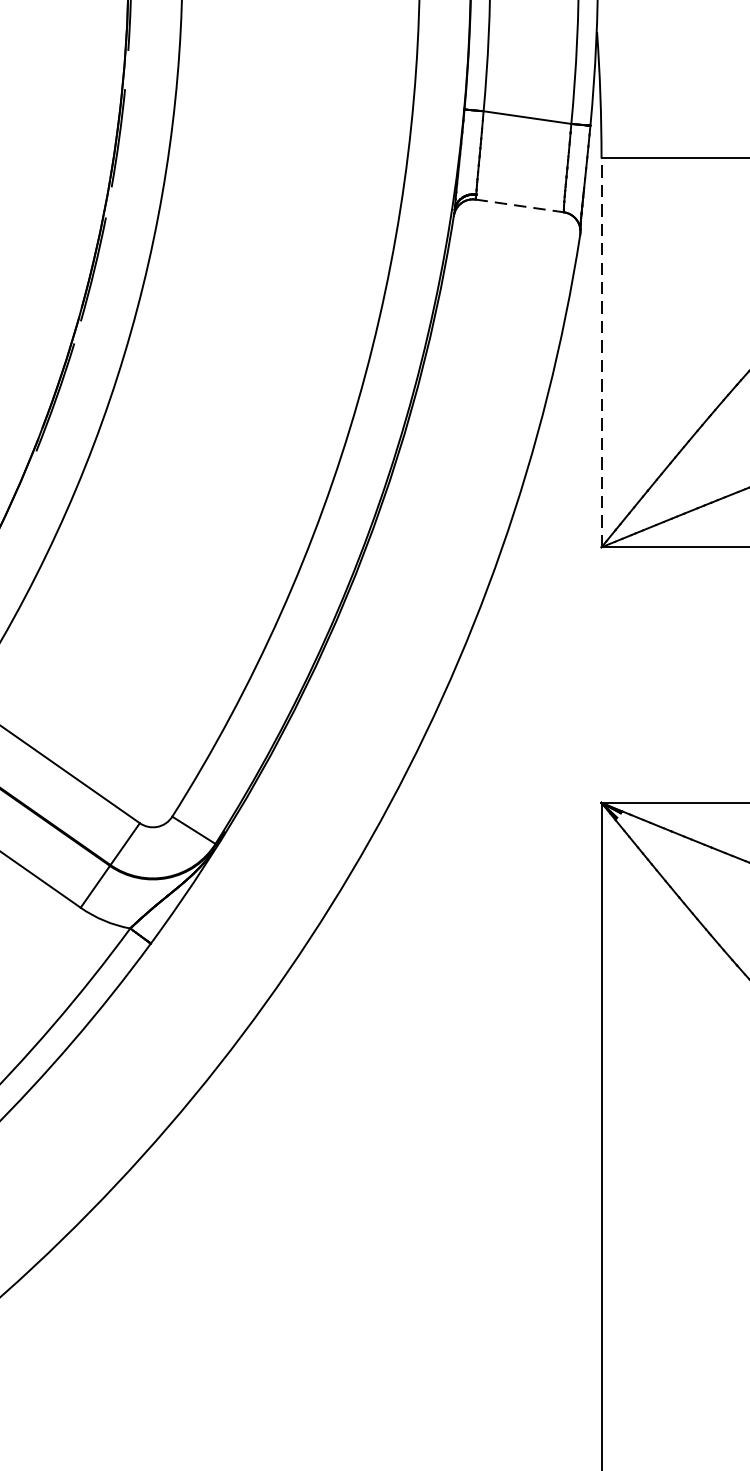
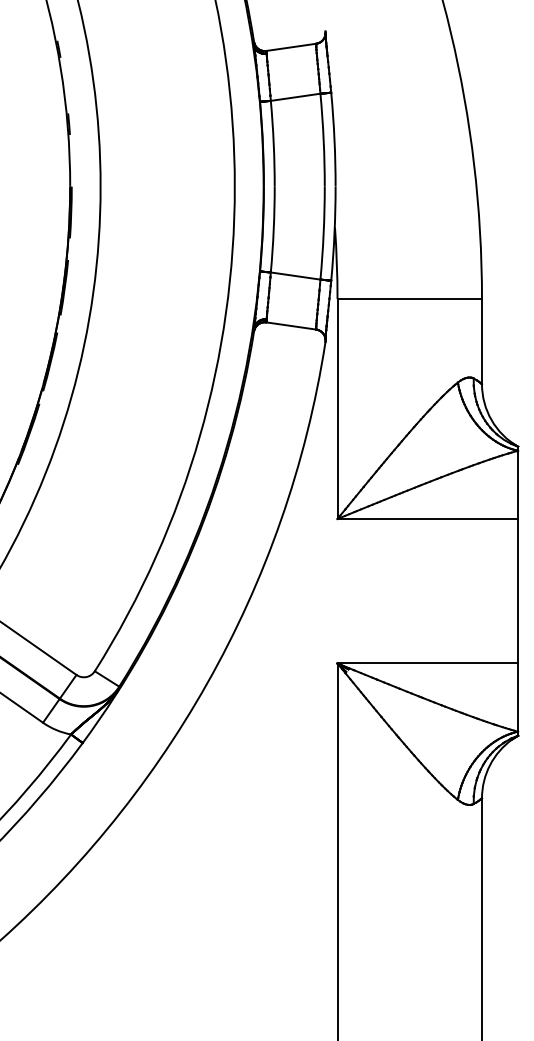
line: (520, 206) -> (291, 326), dashed -> solid
line: (601, 353) -> (337, 409), dashed -> solid

